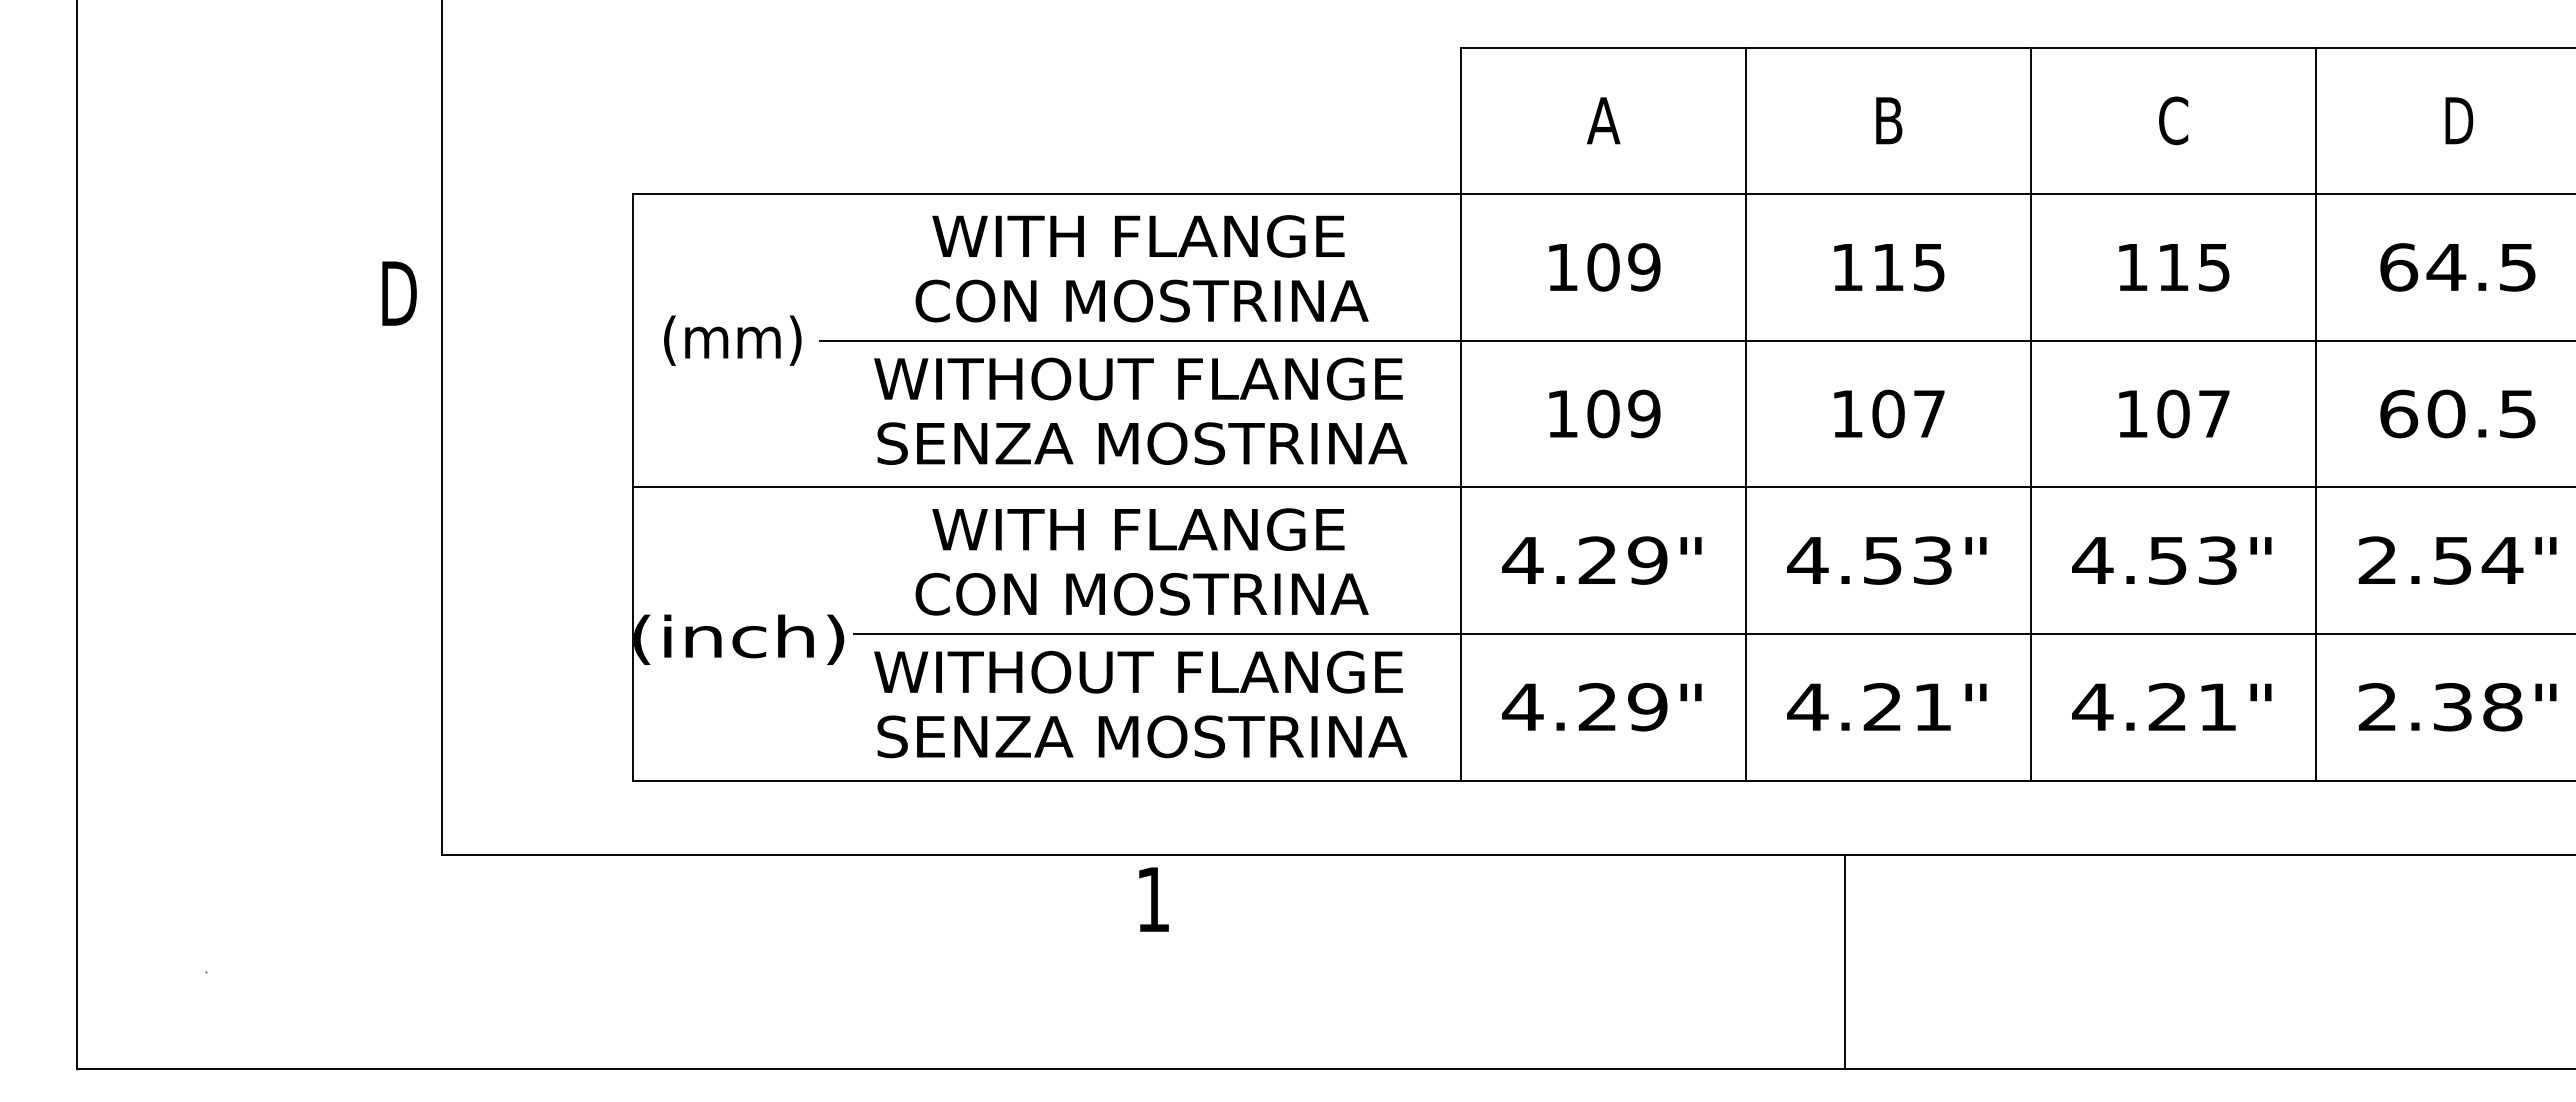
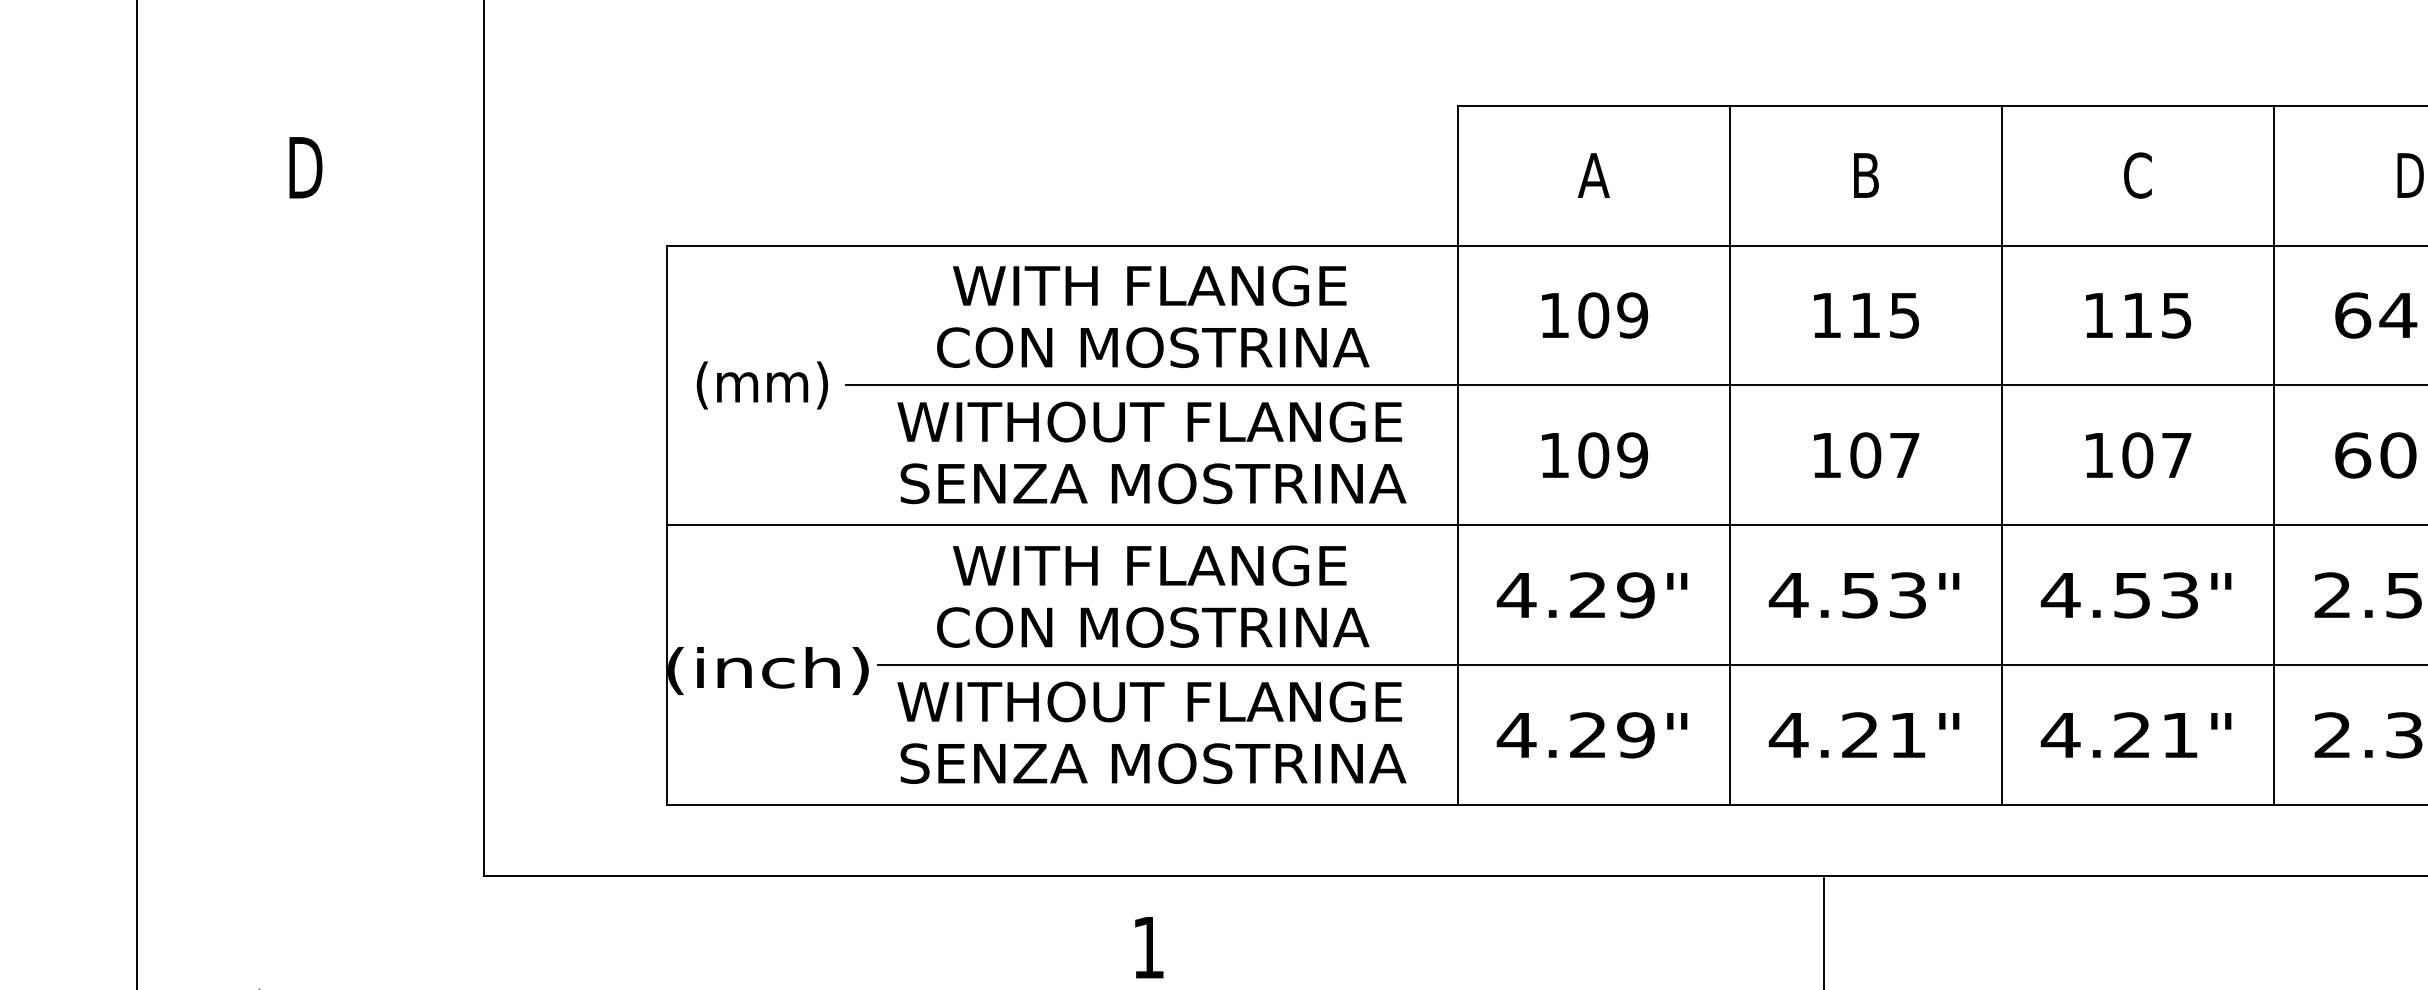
text: (399, 293) -> (305, 167), moved
text: (1153, 899) -> (1148, 947), moved

